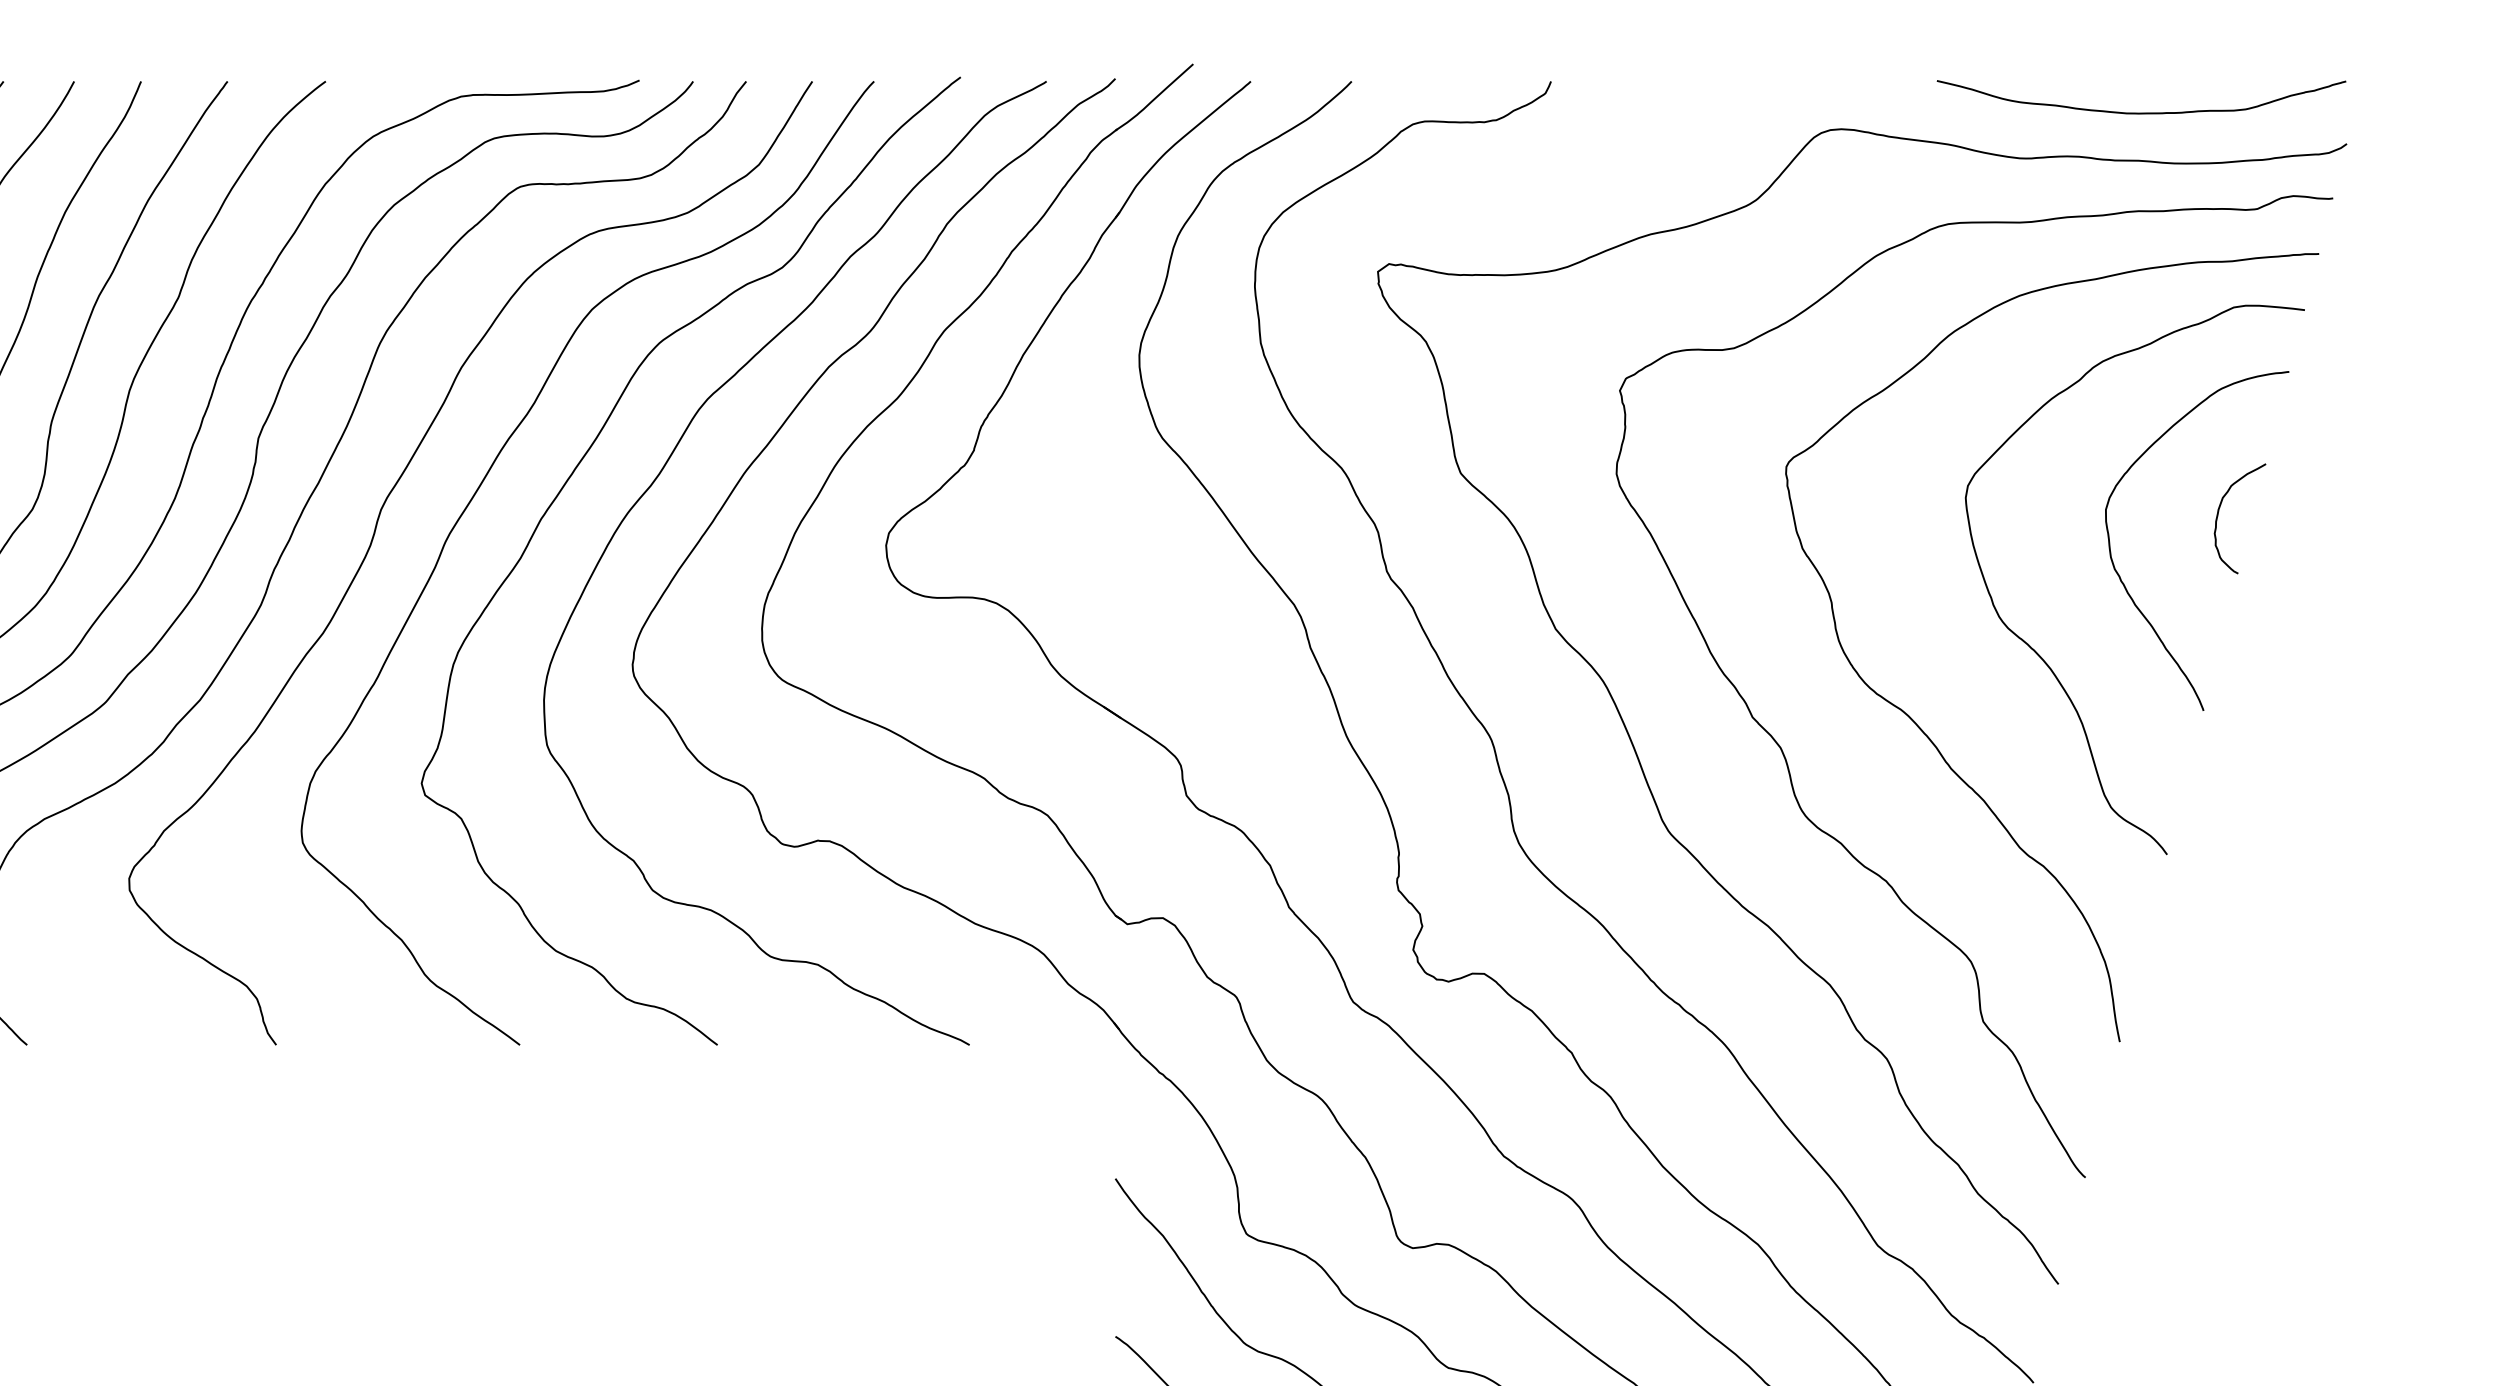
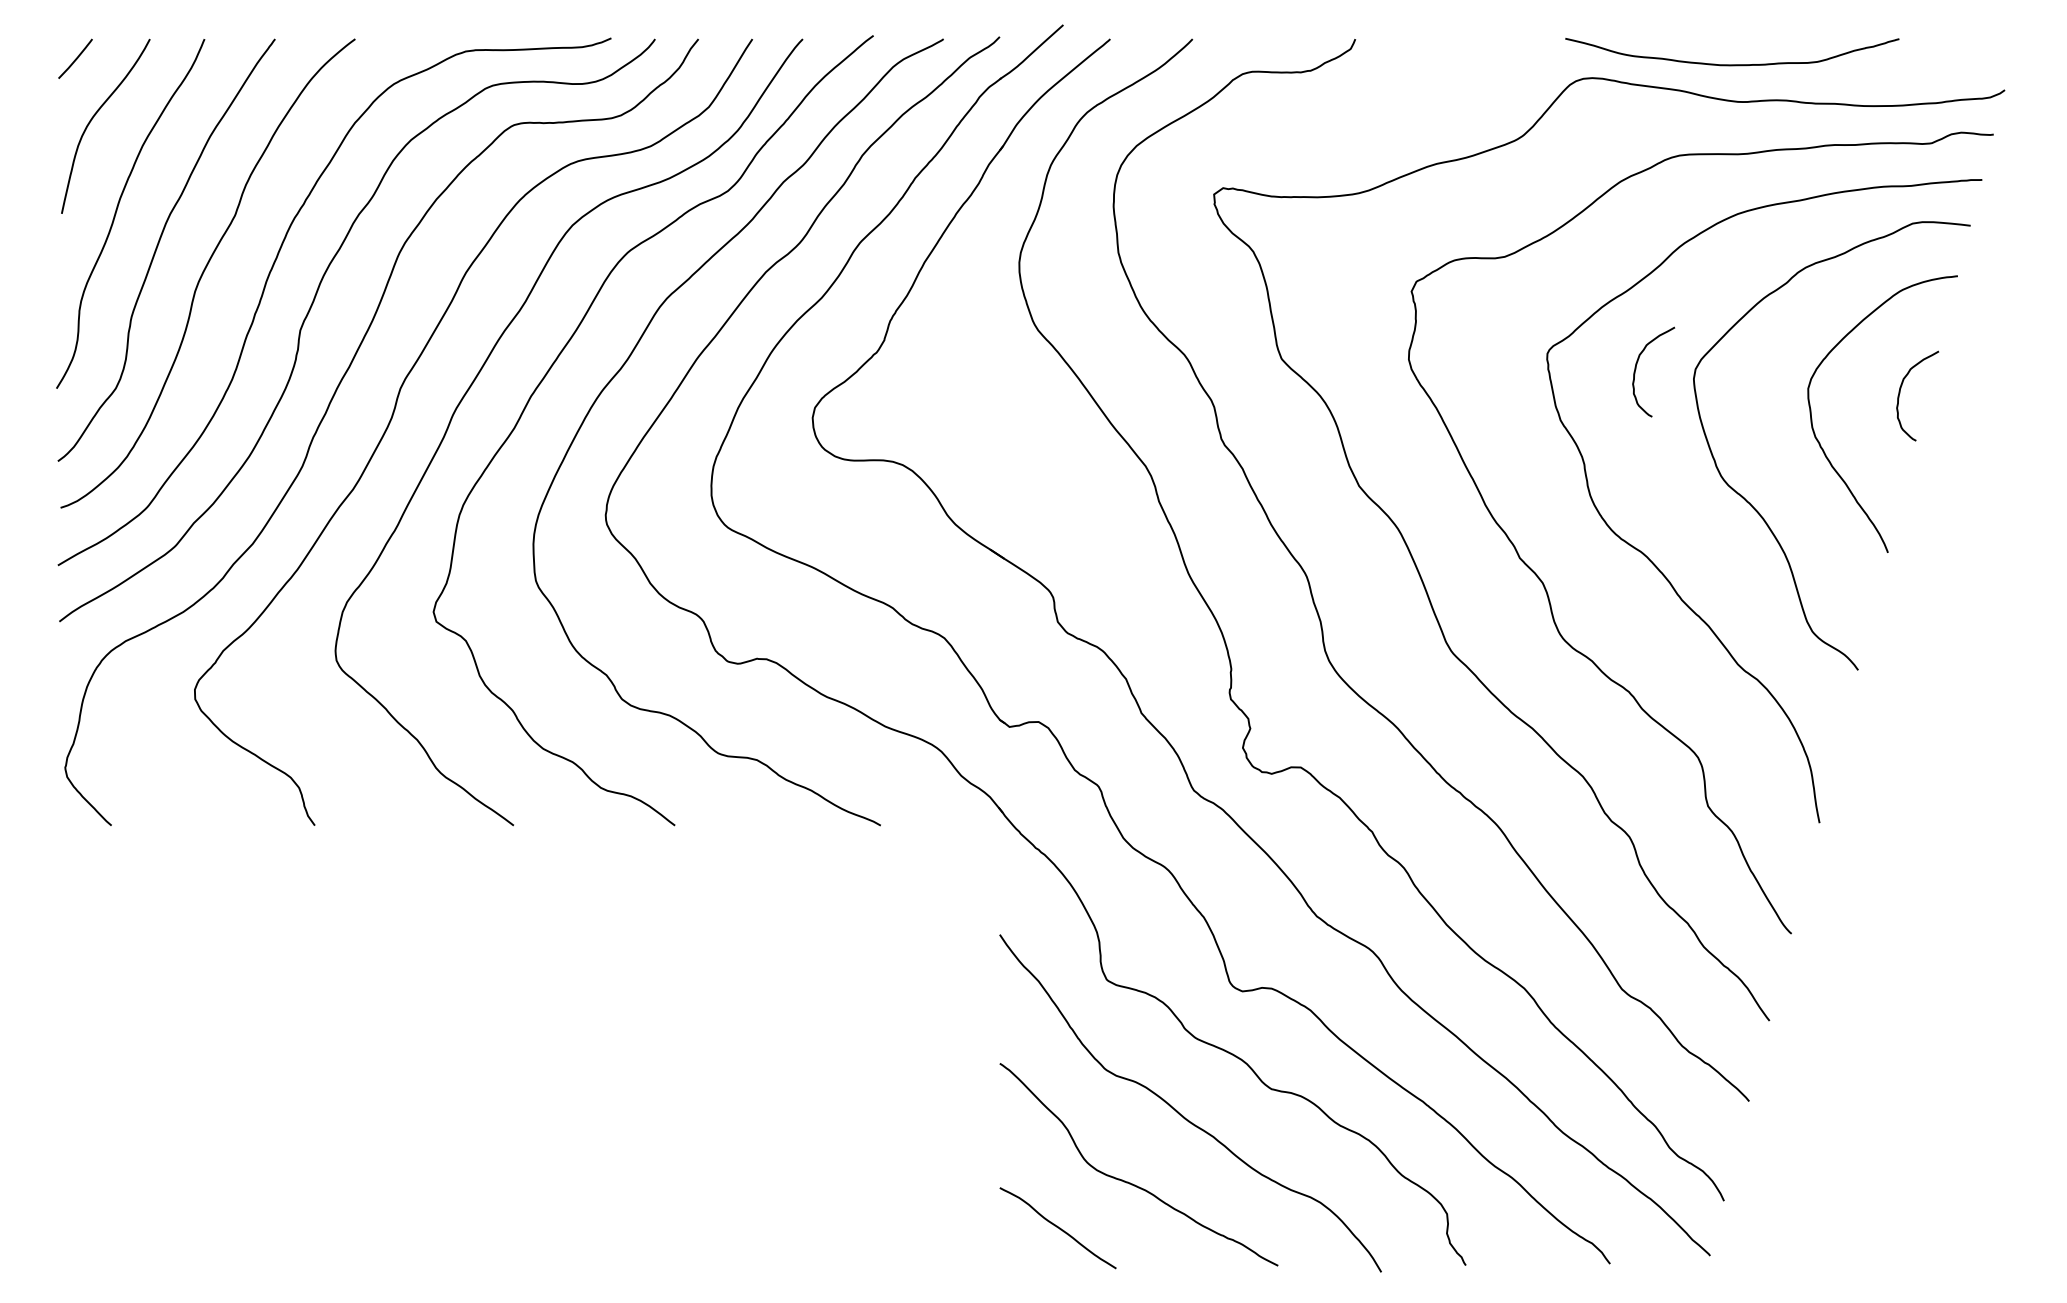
curve: (2141, 112) -> (1732, 64), moved
curve: (1895, 486) -> (1636, 369), added

